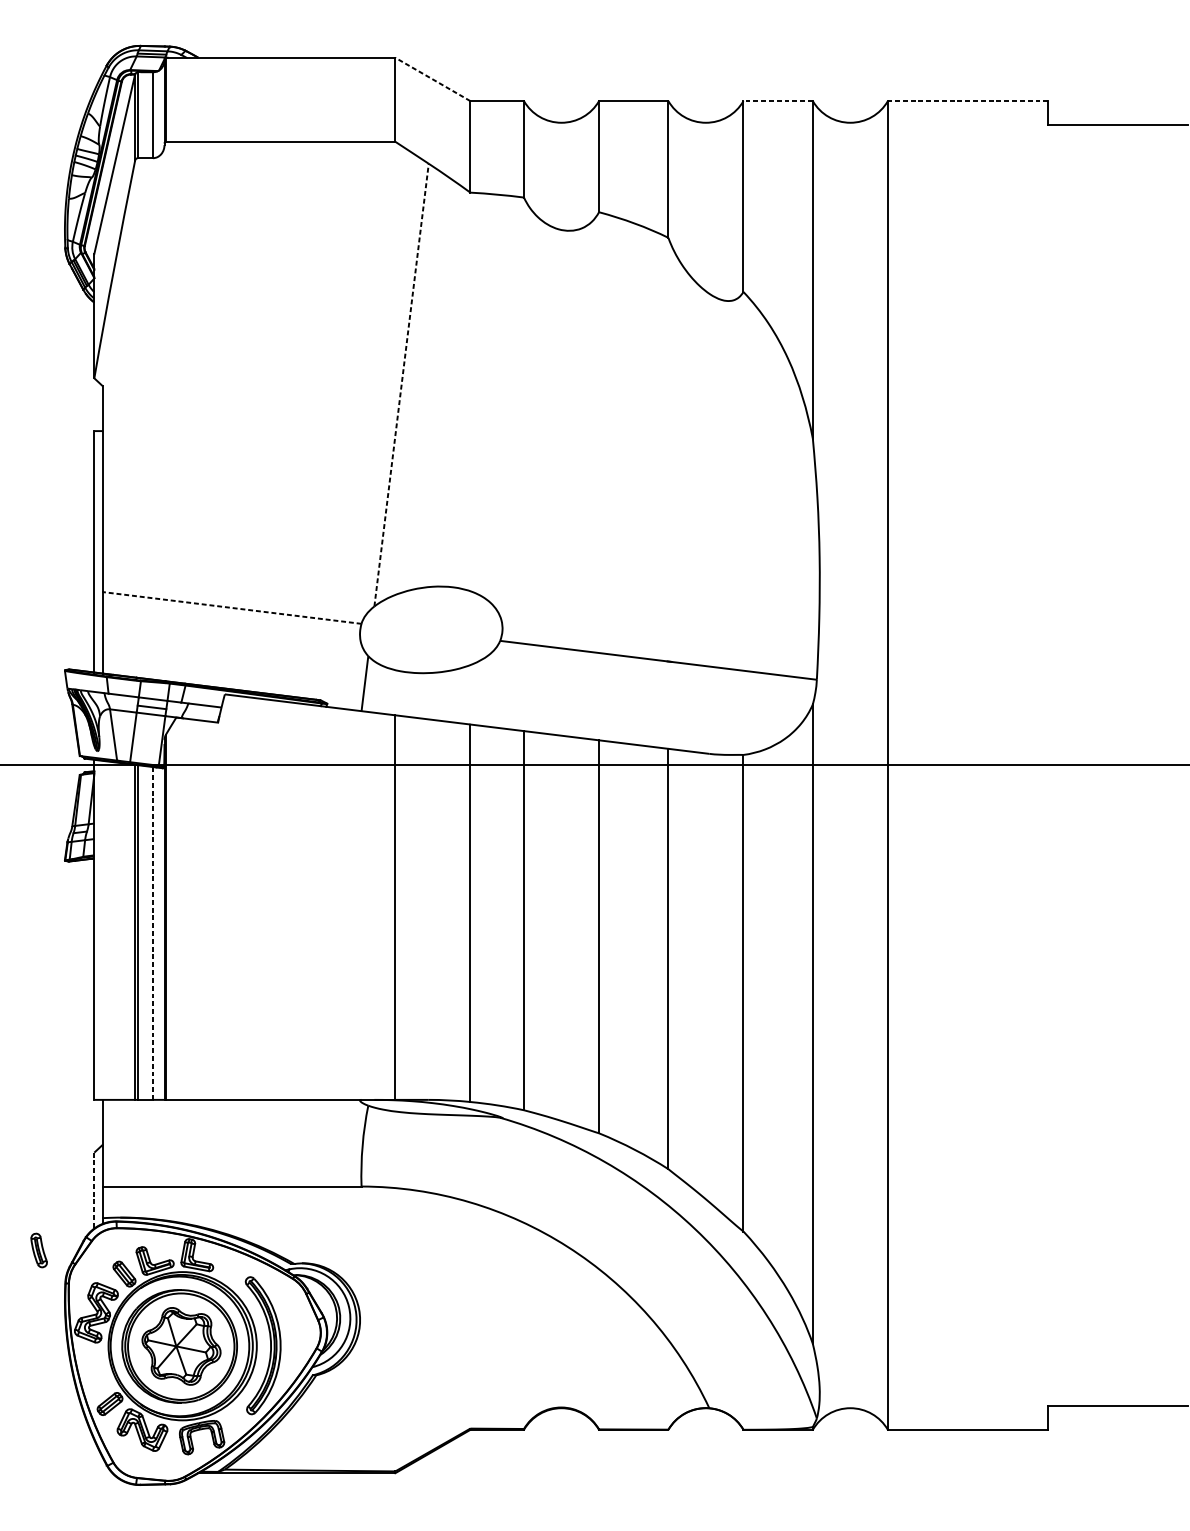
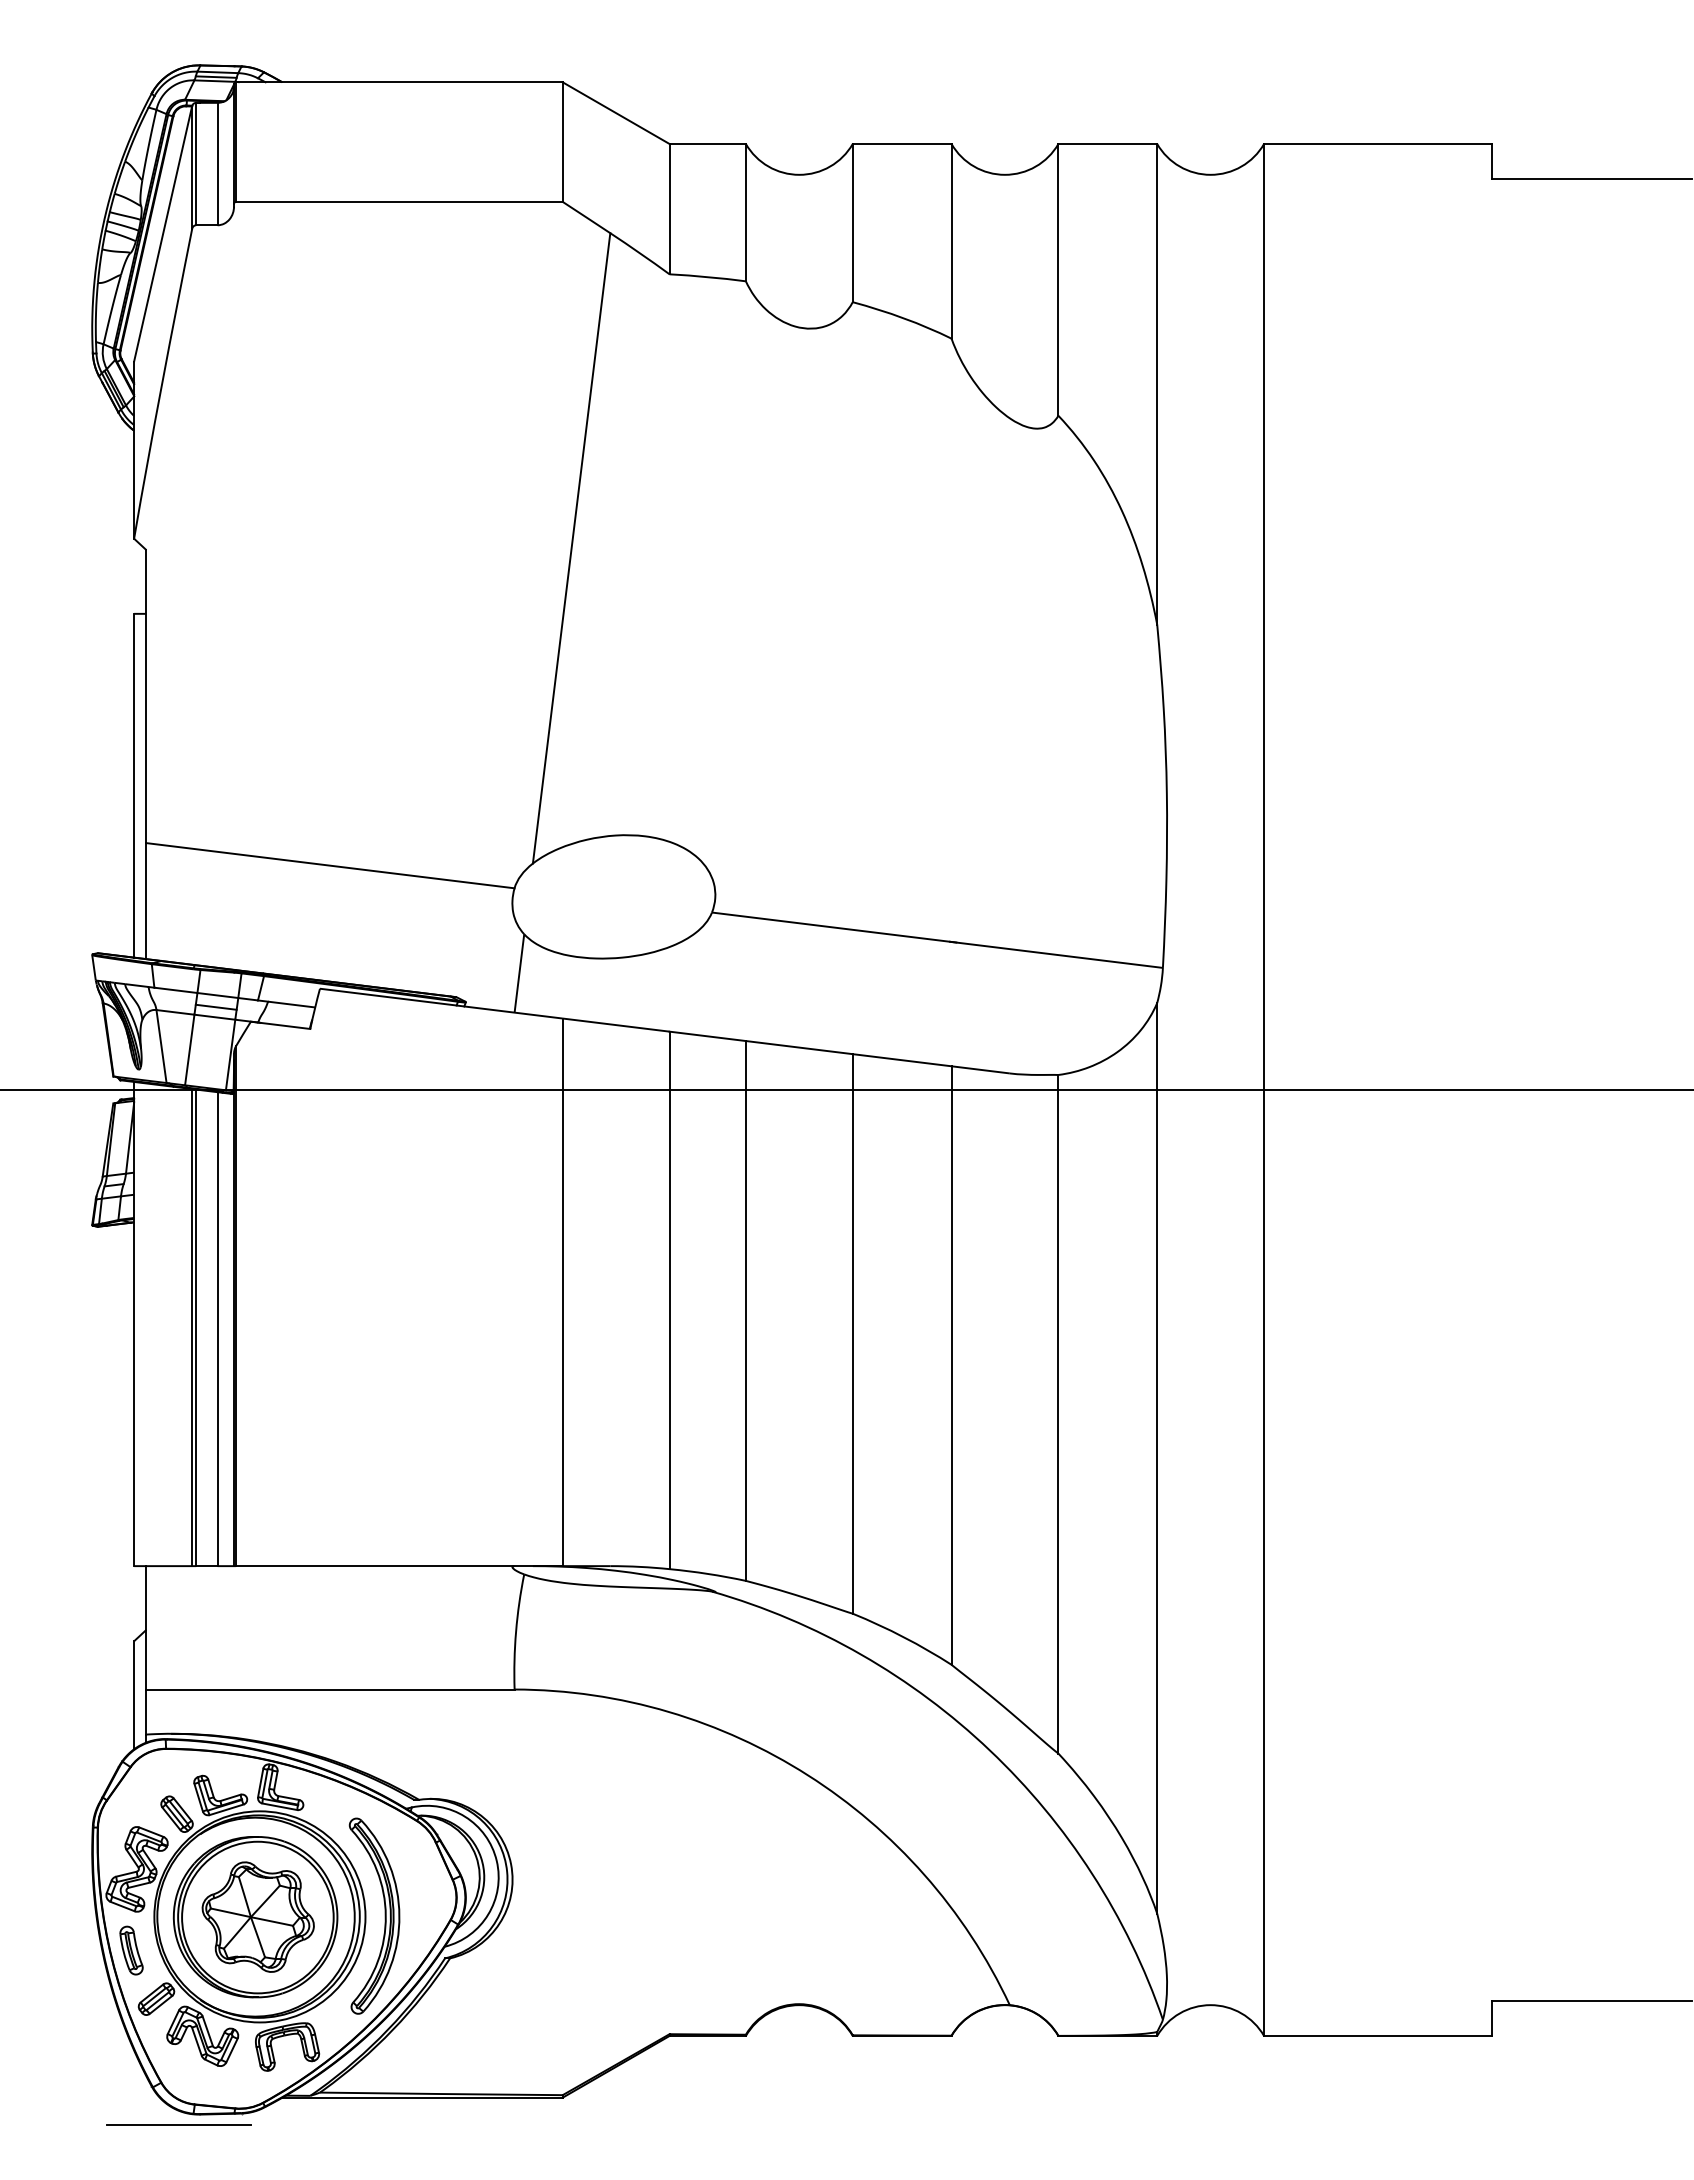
line: (433, 79) -> (616, 113), dashed -> solid
line: (777, 101) -> (1107, 144), dashed -> solid
line: (967, 101) -> (1377, 144), dashed -> solid
line: (401, 385) -> (571, 548), dashed -> solid
line: (232, 607) -> (330, 865), dashed -> solid
line: (152, 933) -> (217, 1329), dashed -> solid
line: (94, 1190) -> (134, 1695), dashed -> solid
part: (39, 1250) -> (131, 1950), moved
line: (125, 1492) -> (178, 2125), added

